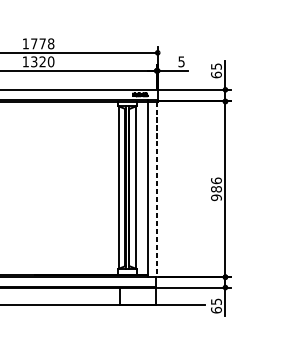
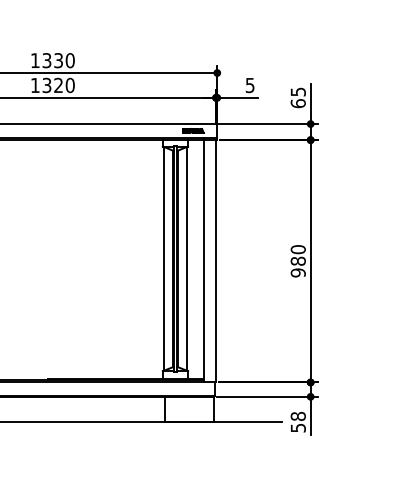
text: (42, 43) -> (58, 60), 1778 -> 1330
text: (215, 180) -> (297, 249), 986 -> 980
line: (157, 189) -> (216, 261), dashed -> solid
text: (215, 306) -> (297, 422), 65 -> 58

